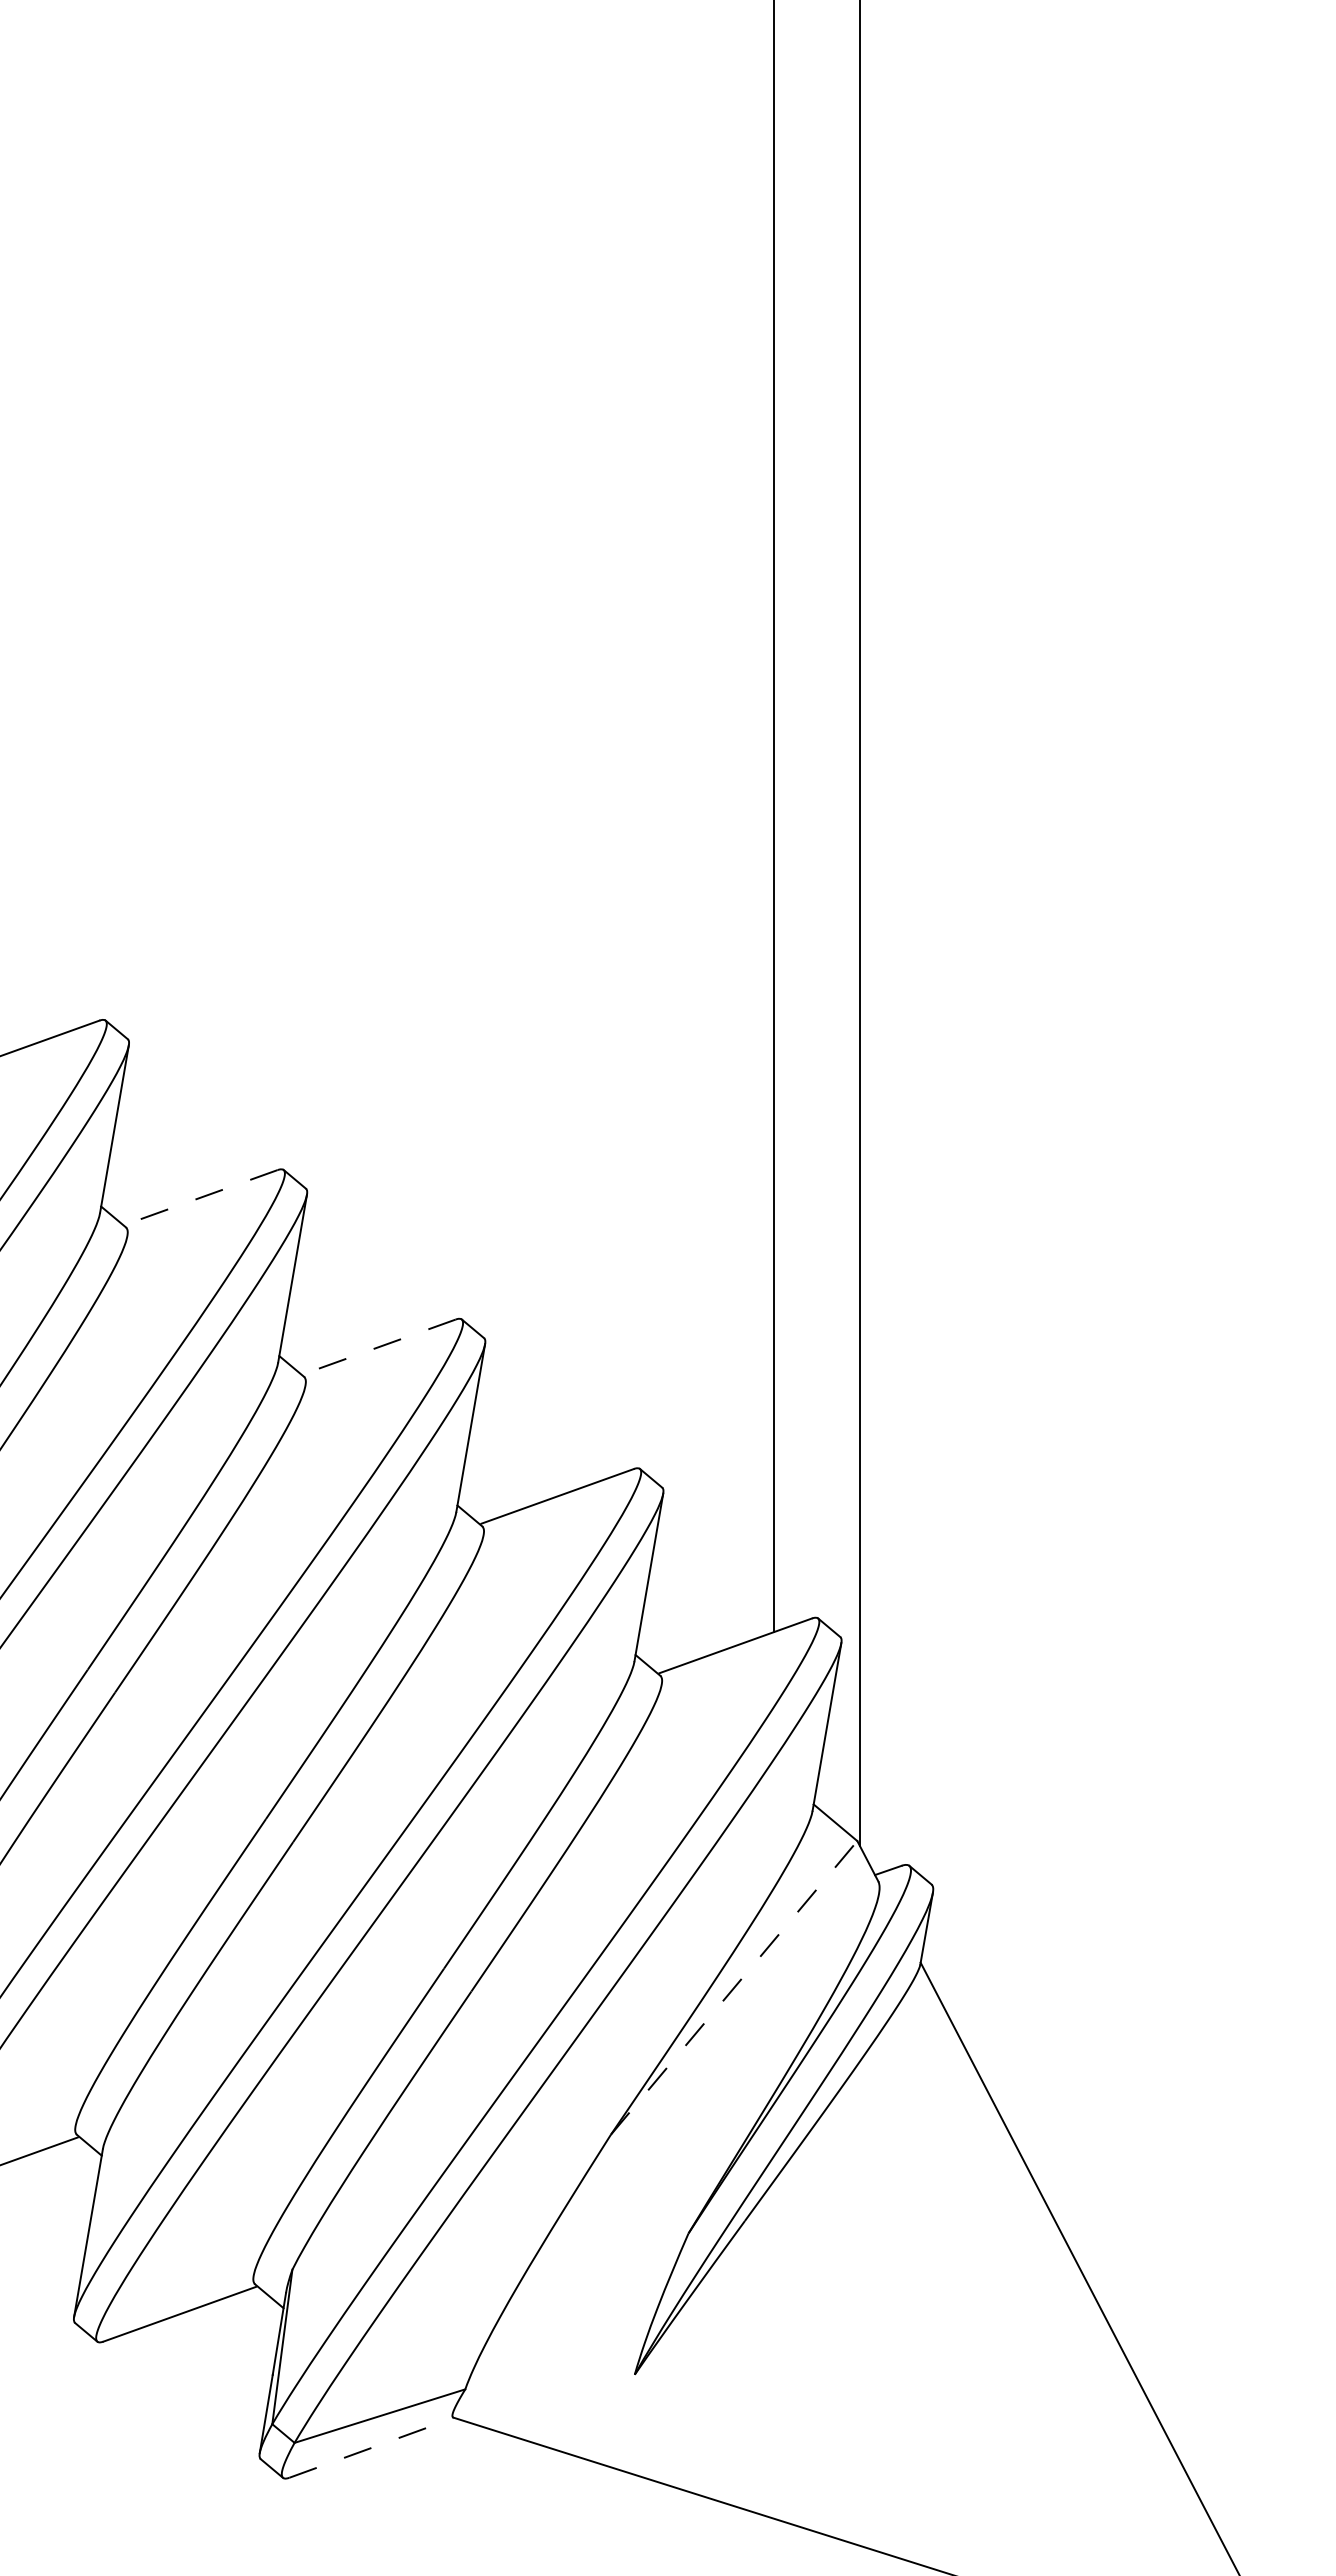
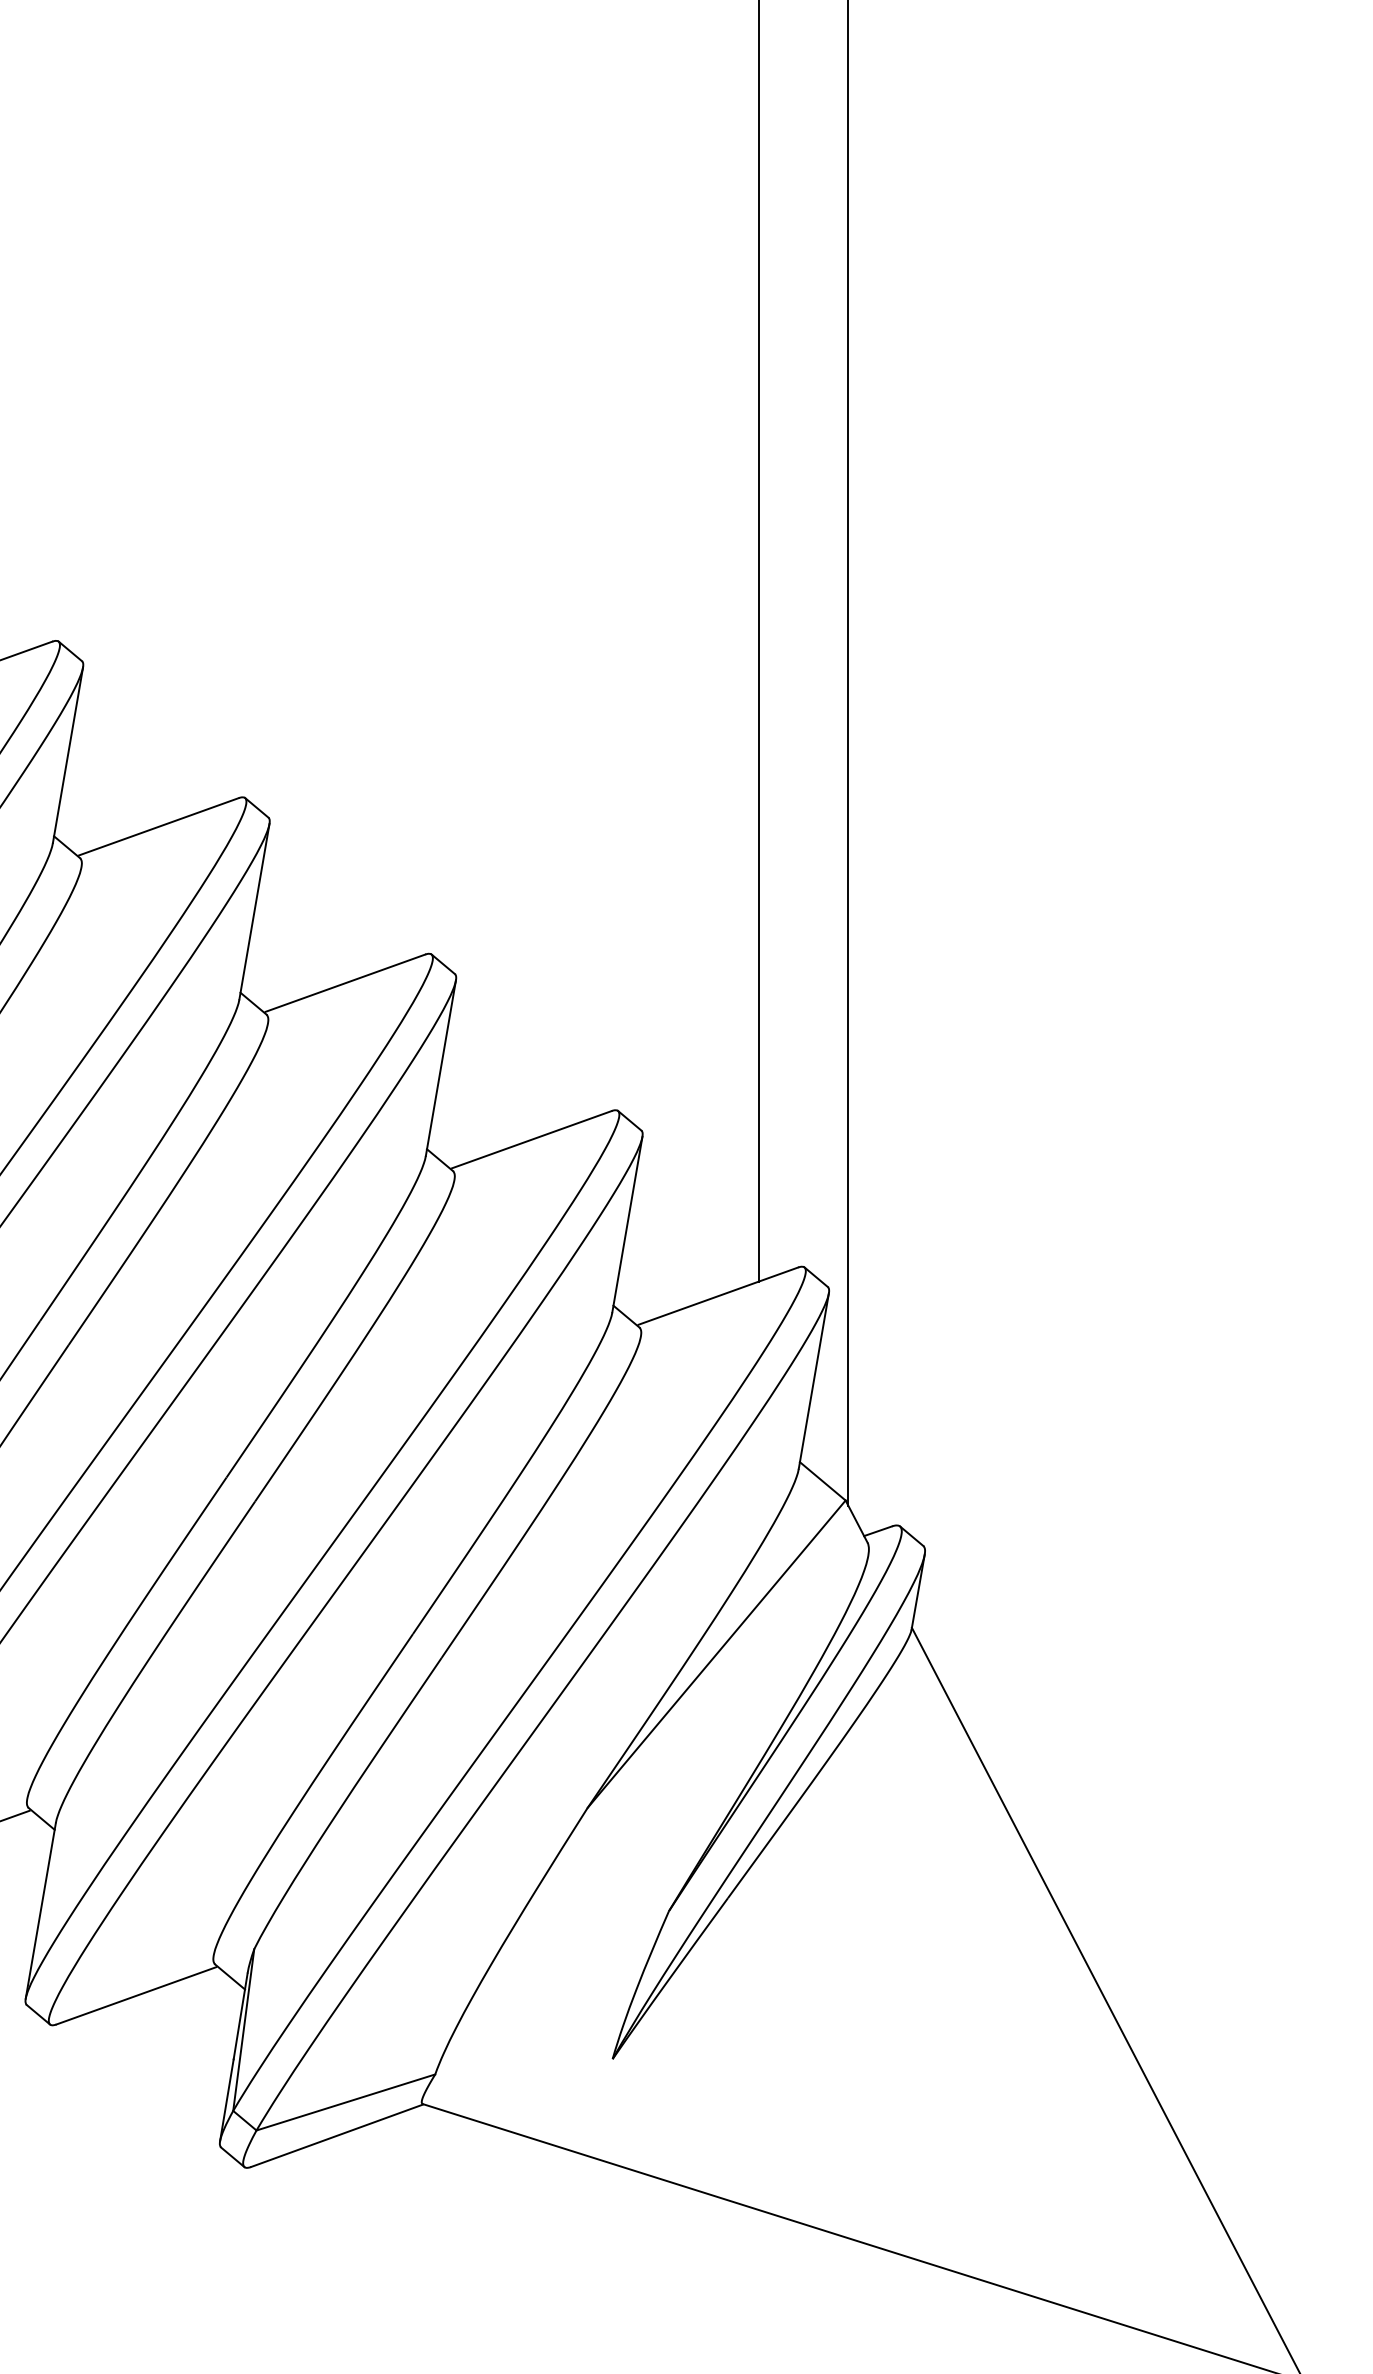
line: (200, 1197) -> (158, 826), dashed -> solid
line: (379, 1347) -> (345, 983), dashed -> solid
line: (734, 1987) -> (717, 1653), dashed -> solid
line: (372, 2447) -> (338, 2135), dashed -> solid

